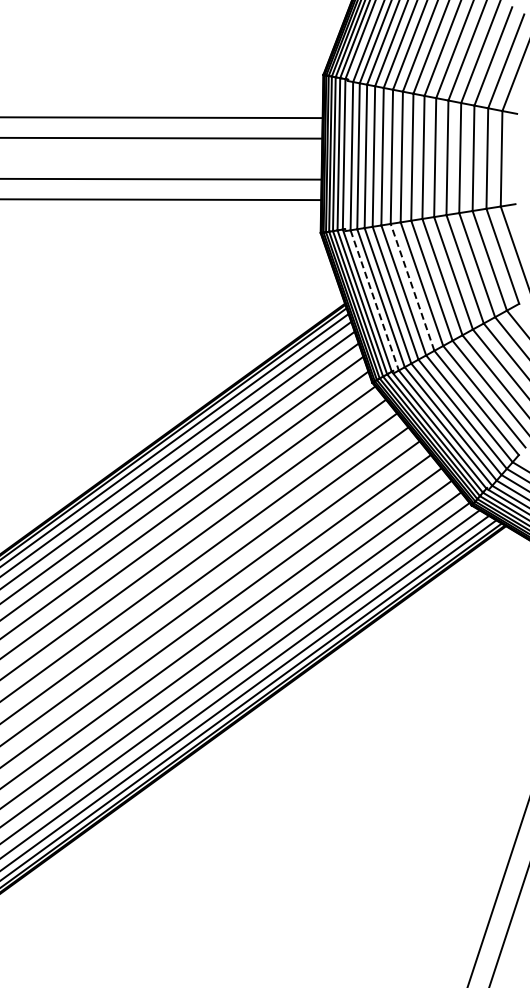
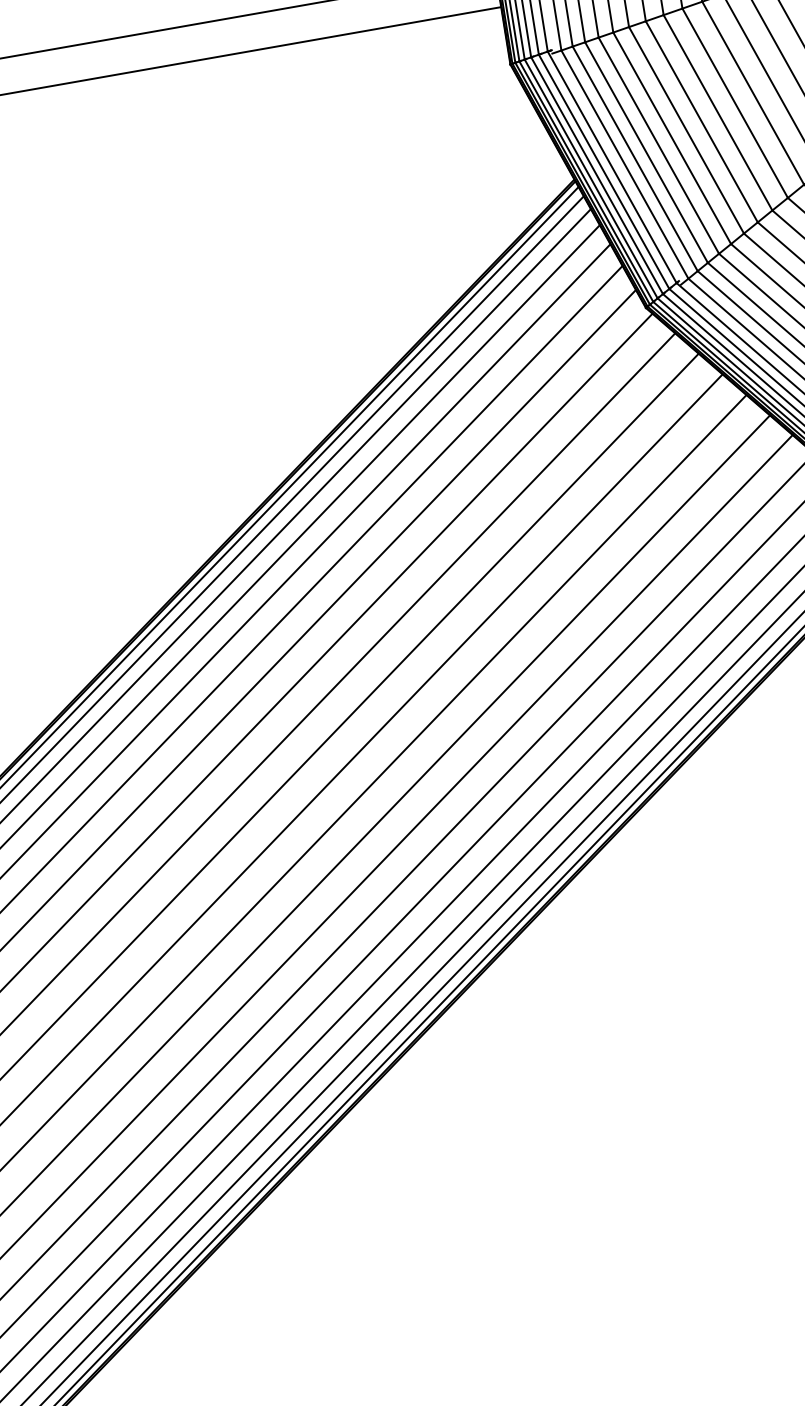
line: (412, 286) -> (686, 128), dashed -> solid
line: (374, 300) -> (624, 164), dashed -> solid

